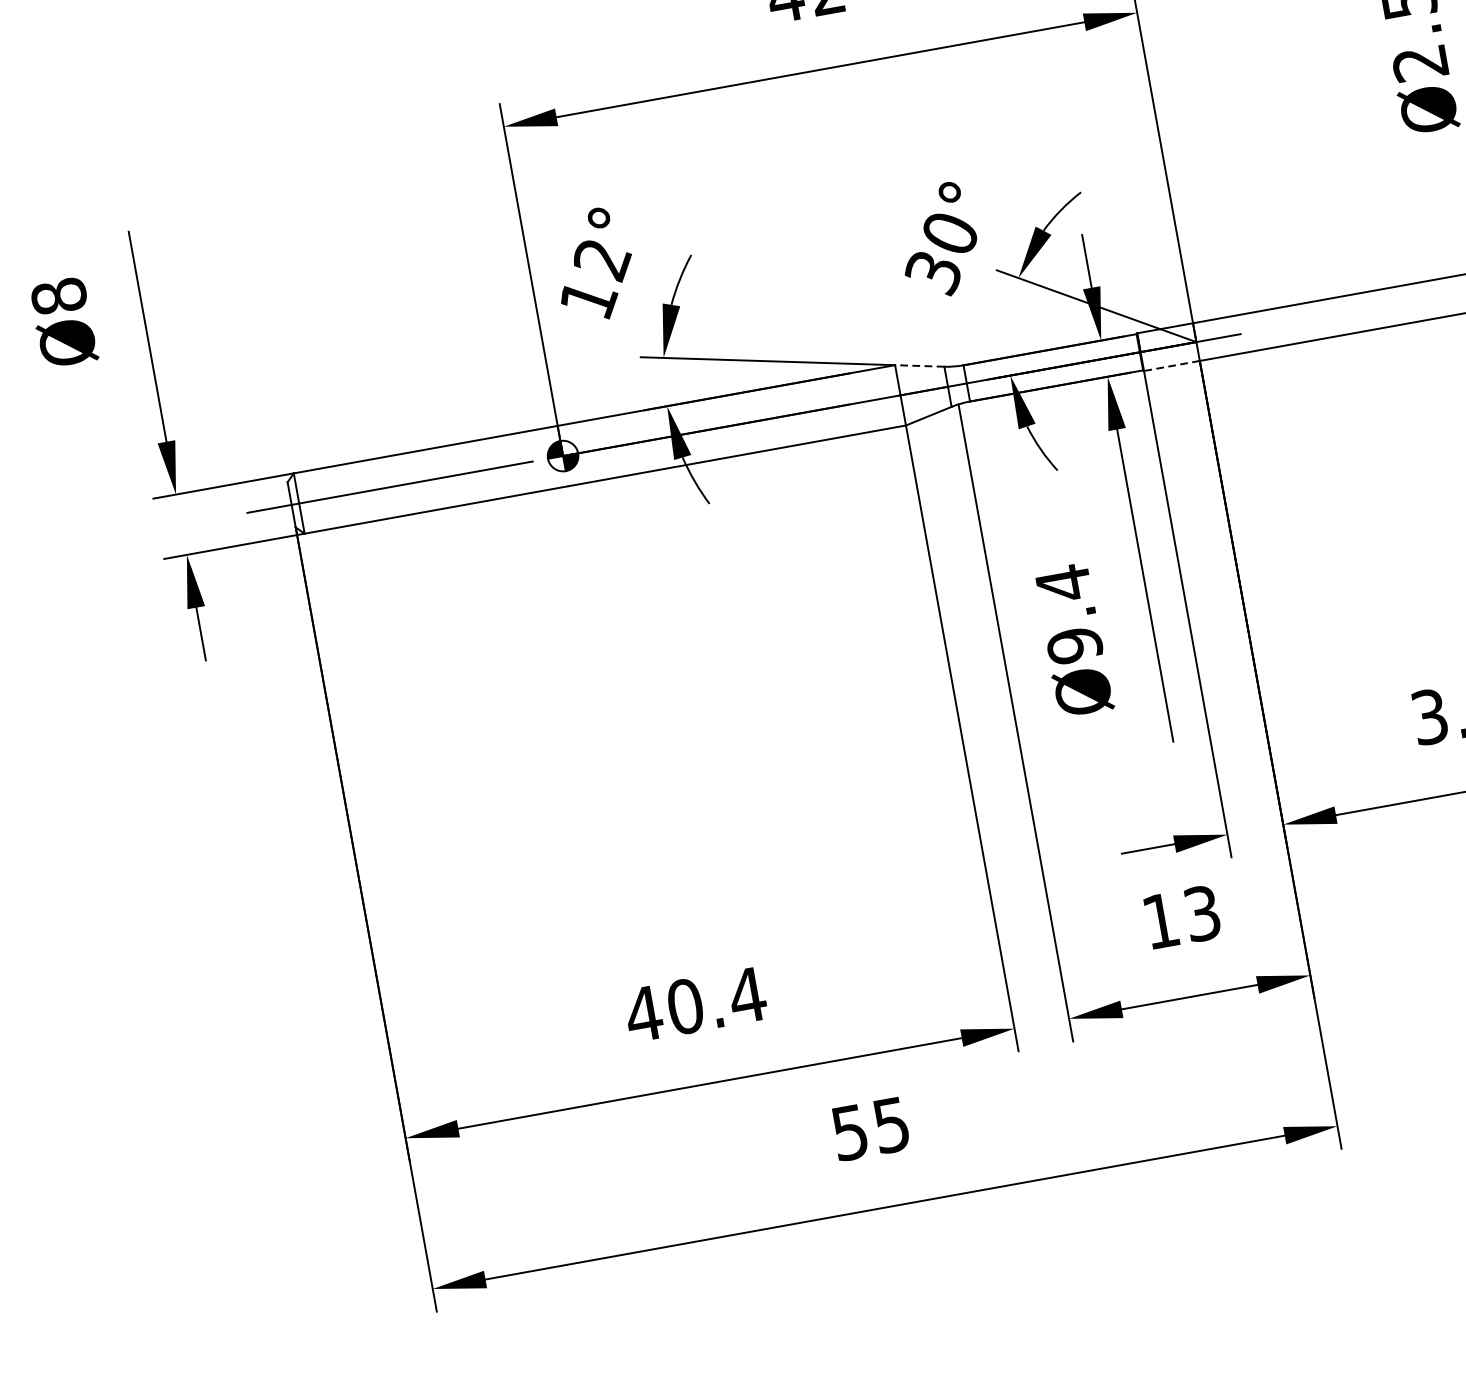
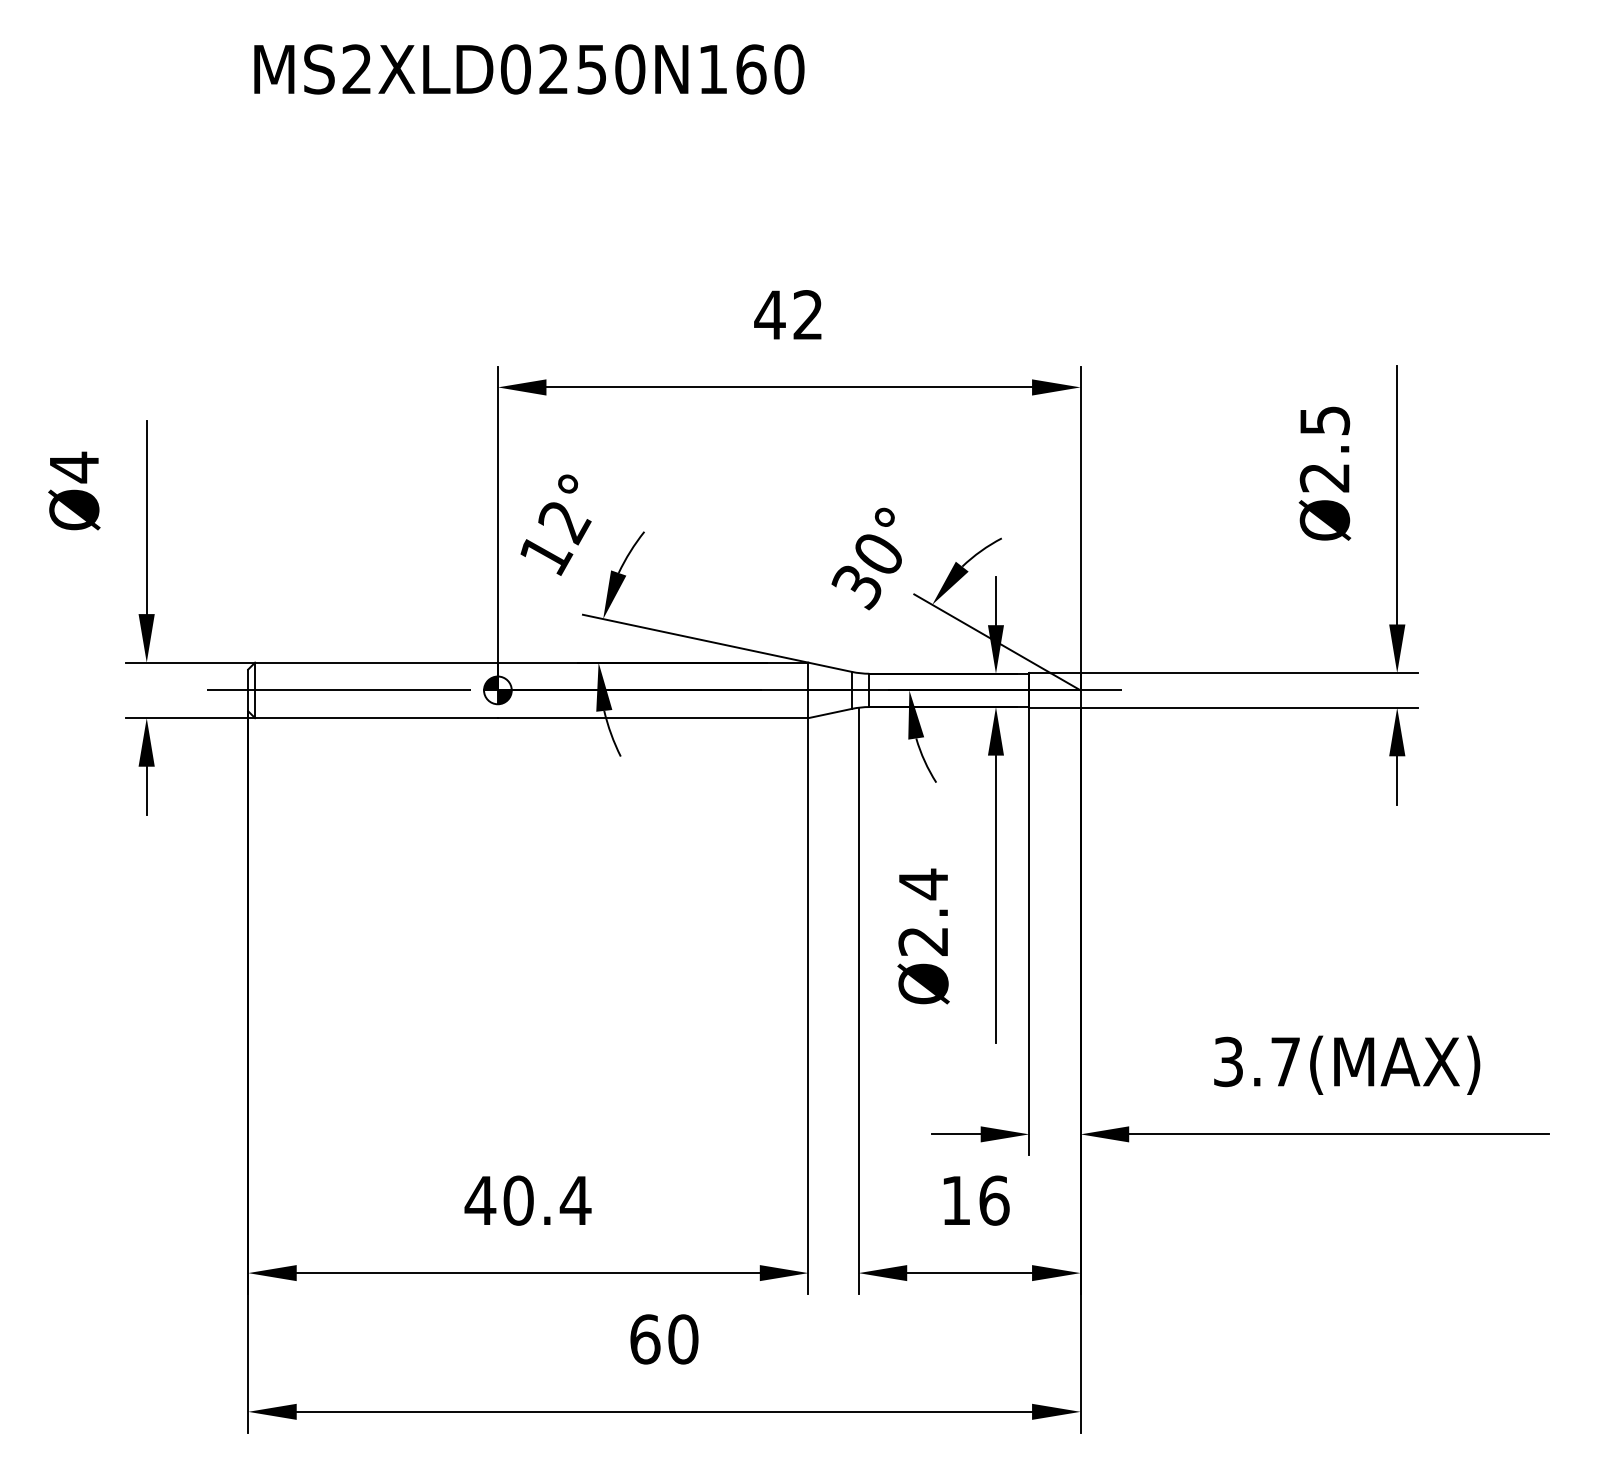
text: (59, 296) -> (74, 467), Ø8 -> Ø4
line: (1171, 365) -> (1054, 707), dashed -> solid
line: (919, 366) -> (829, 667), dashed -> solid
text: (1074, 645) -> (923, 941), Ø9.4 -> Ø2.4
text: (1202, 913) -> (994, 1200), 13 -> 16
text: (871, 1128) -> (664, 1339), 55 -> 60

